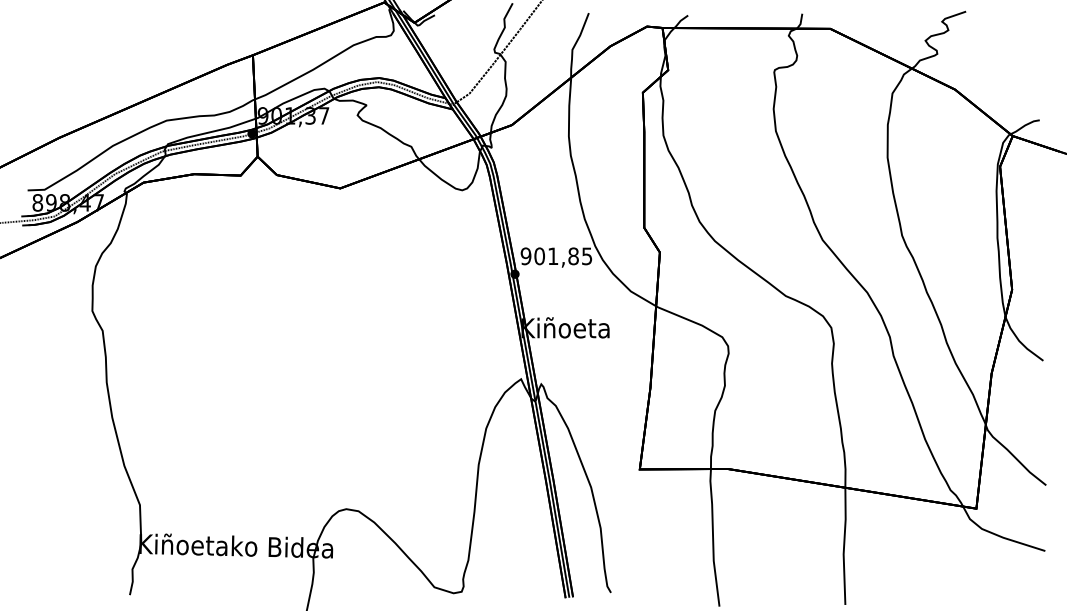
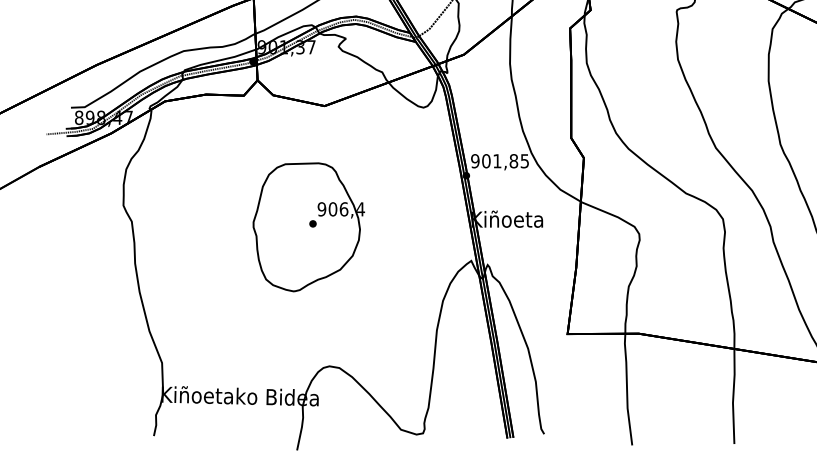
part: (320, 337) -> (308, 227), added

